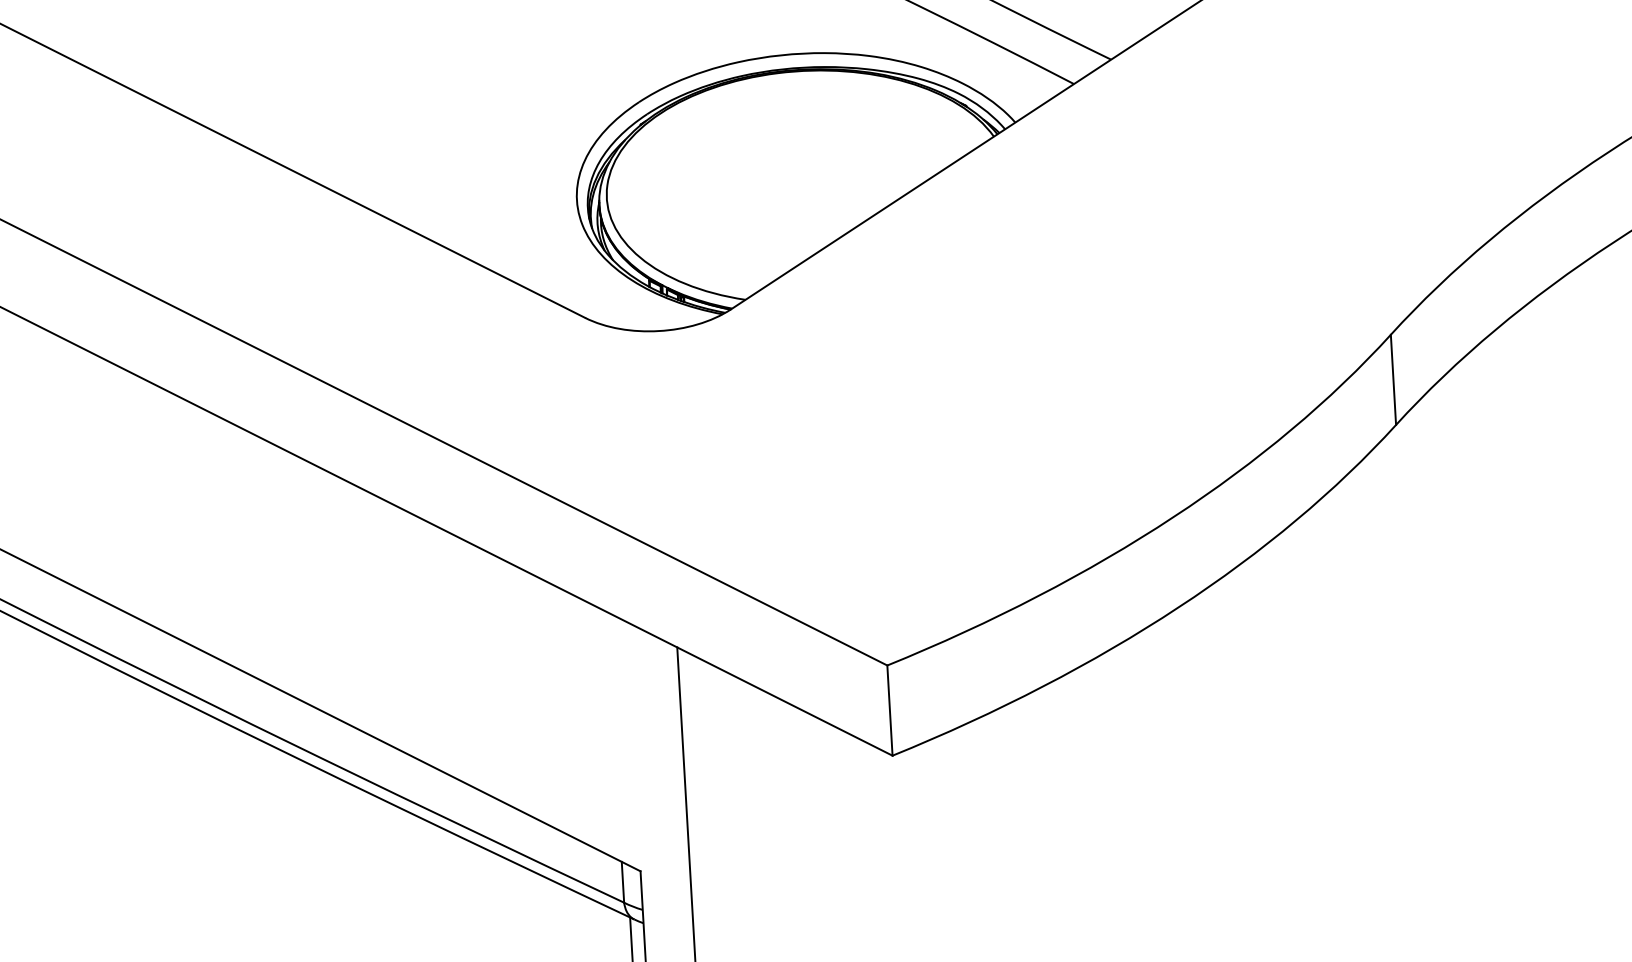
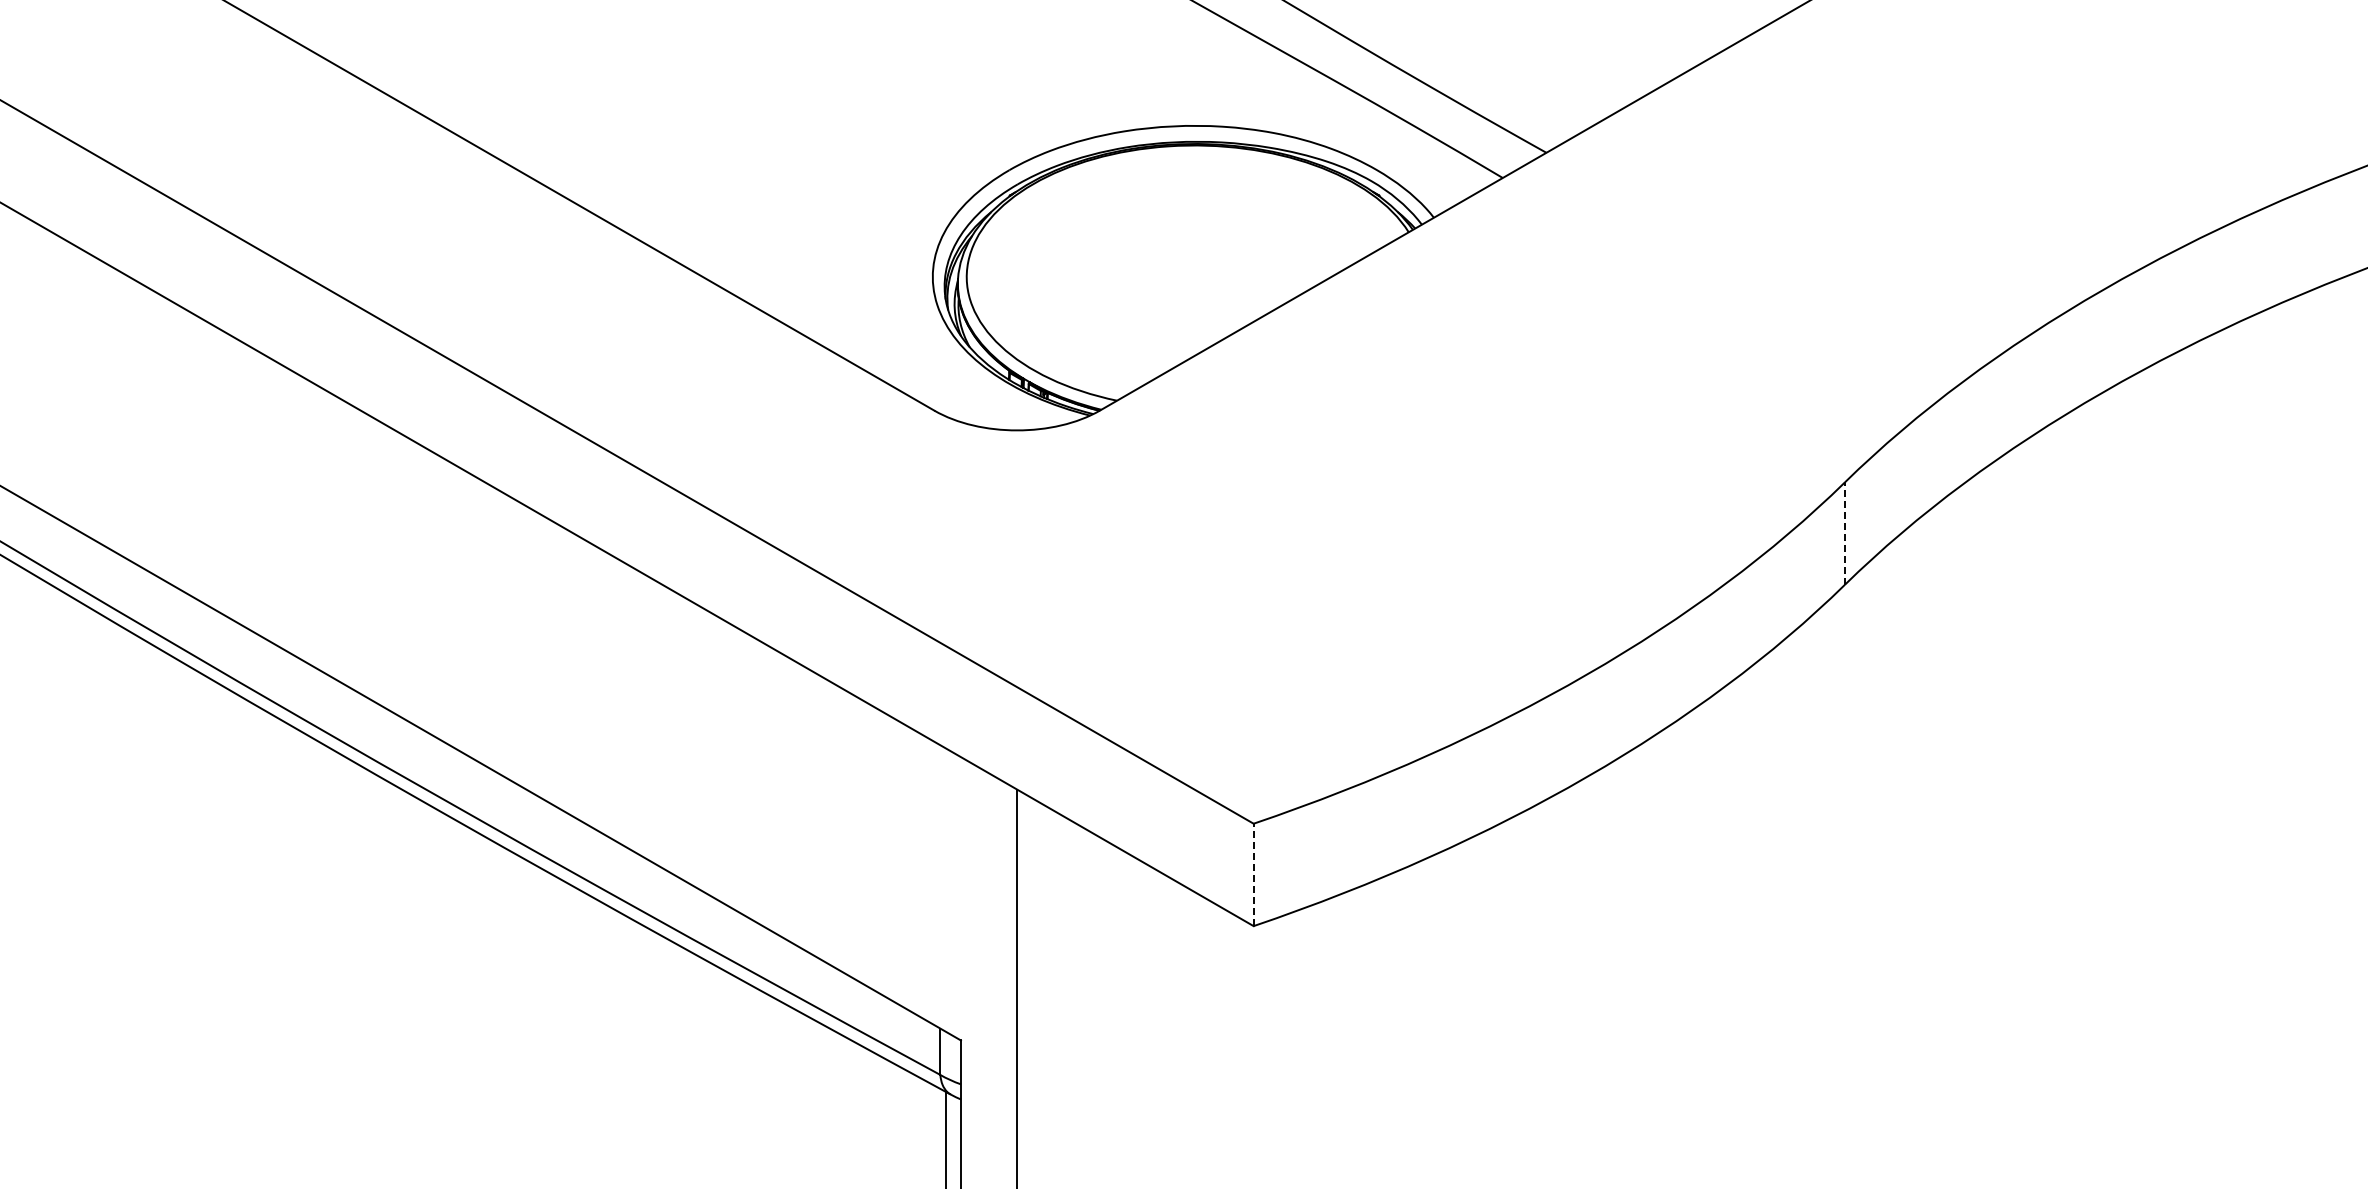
line: (1393, 379) -> (1844, 533), solid -> dashed
line: (889, 710) -> (1253, 874), solid -> dashed

